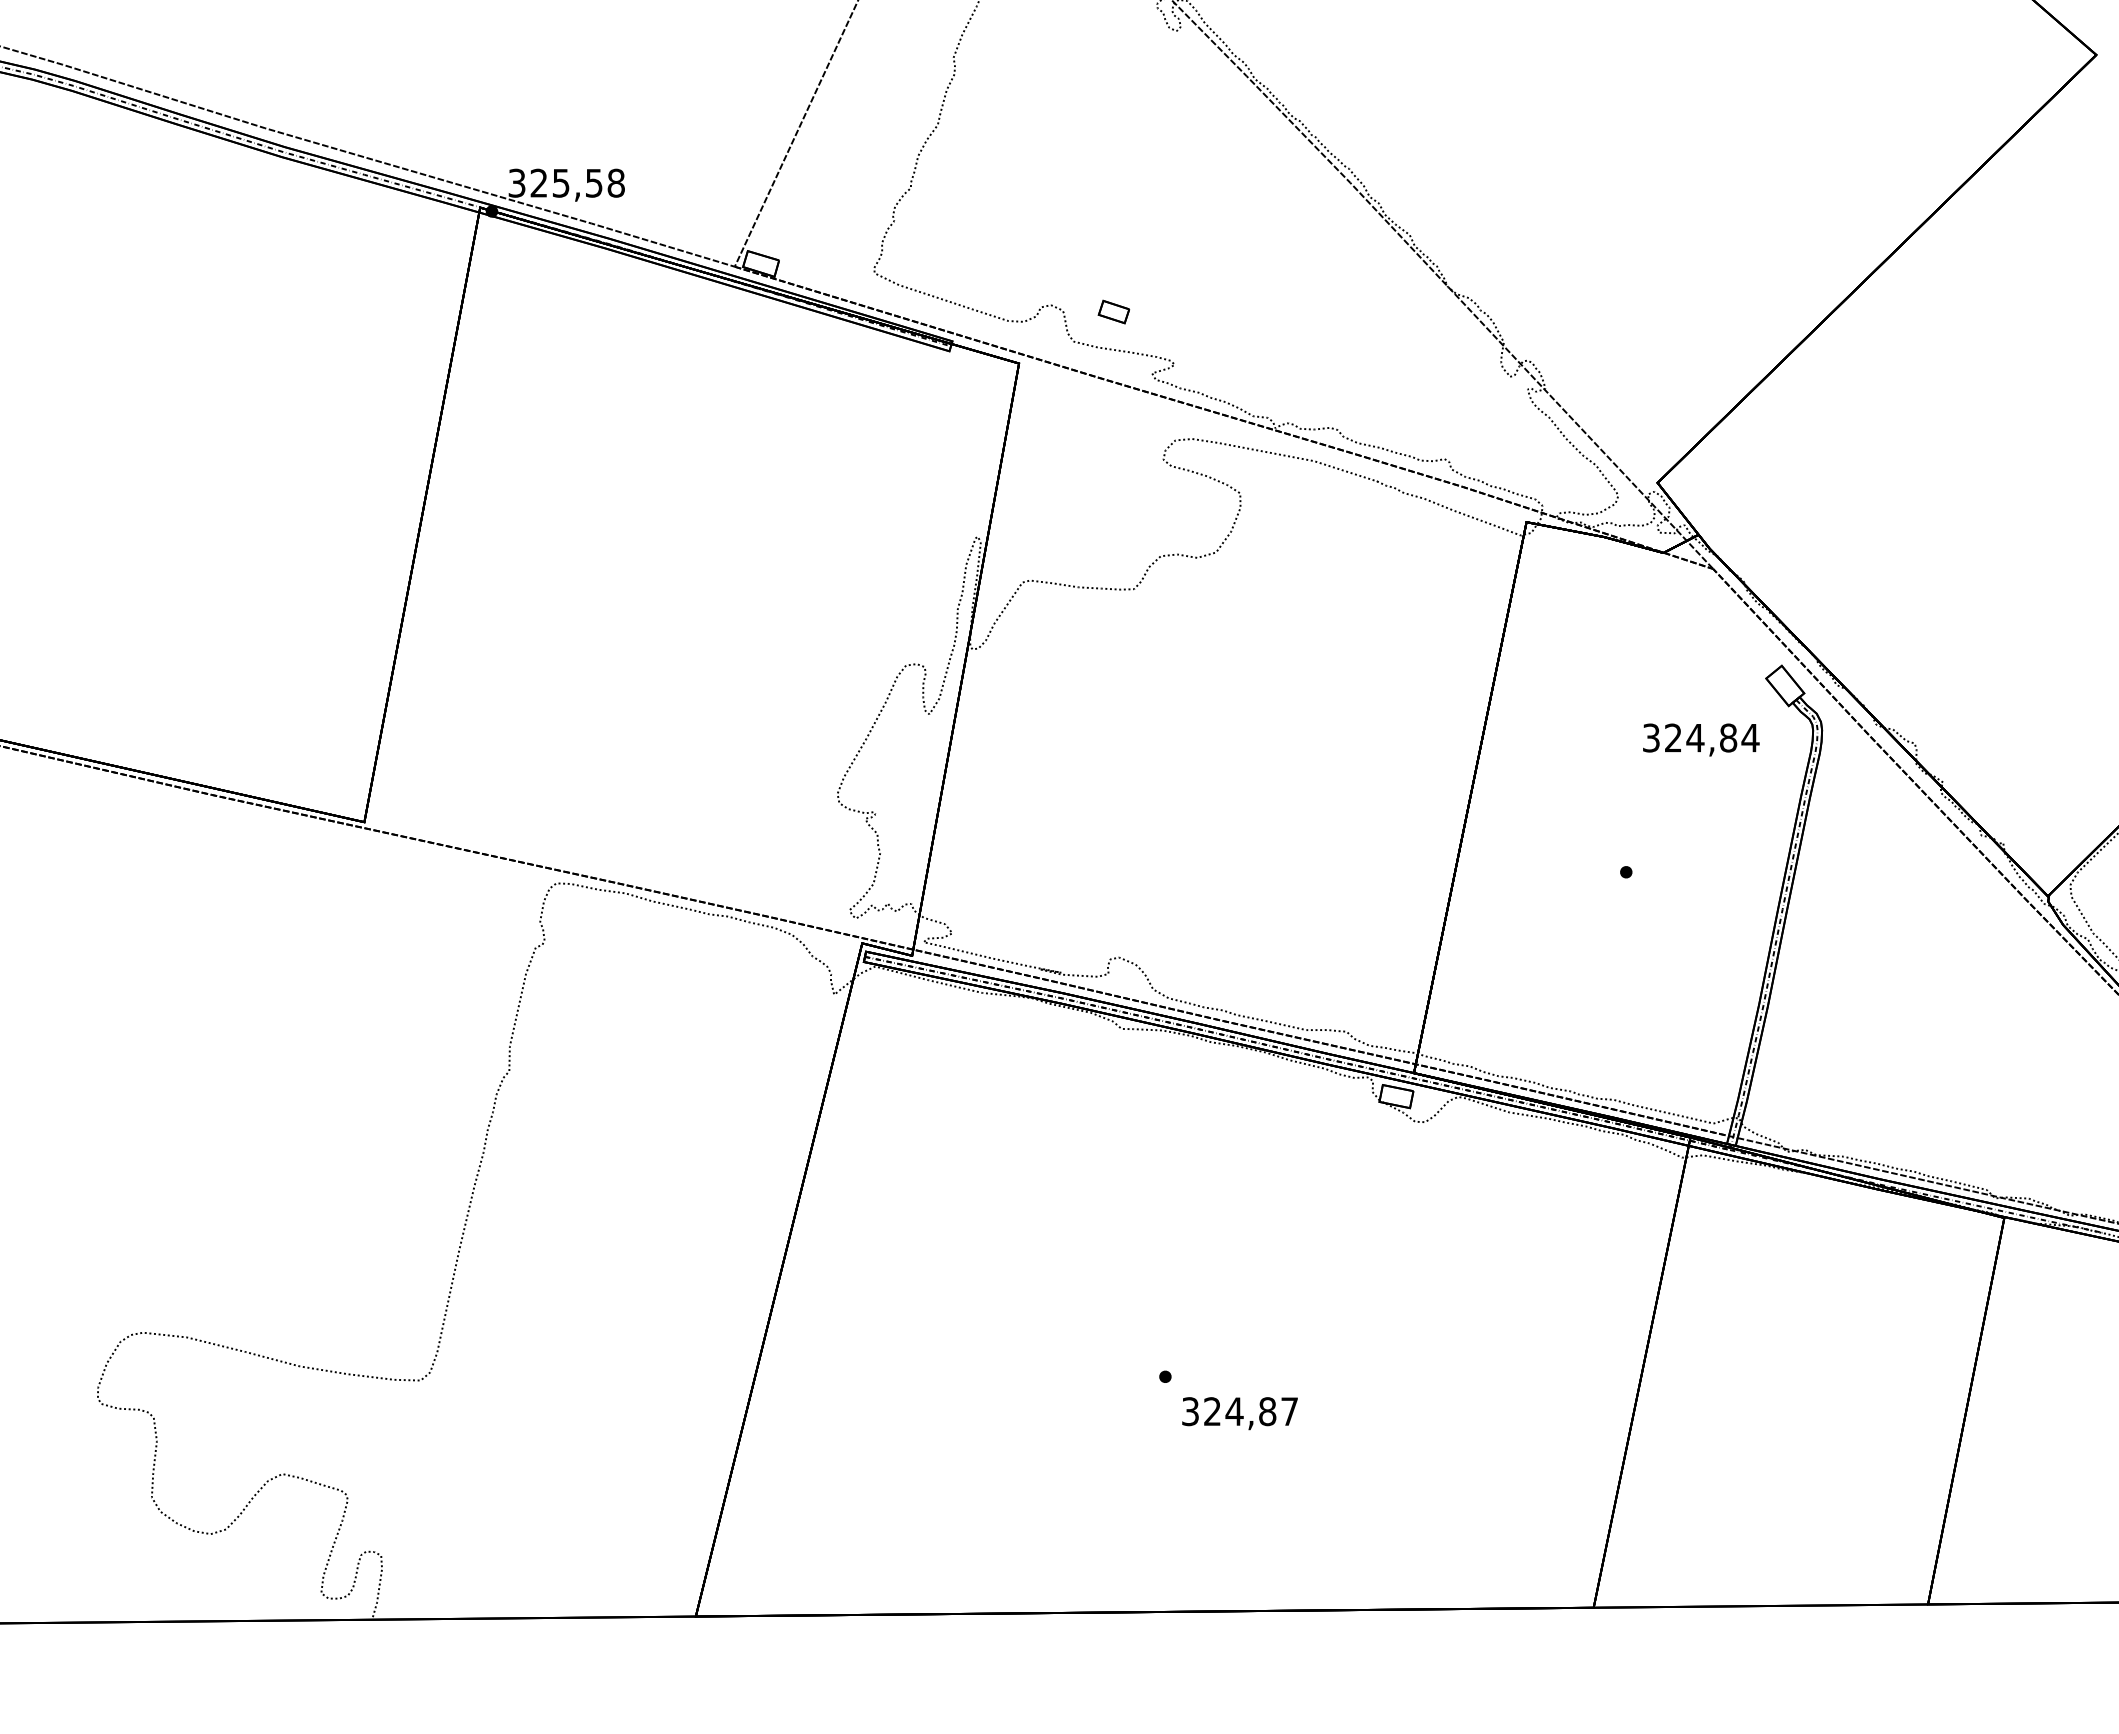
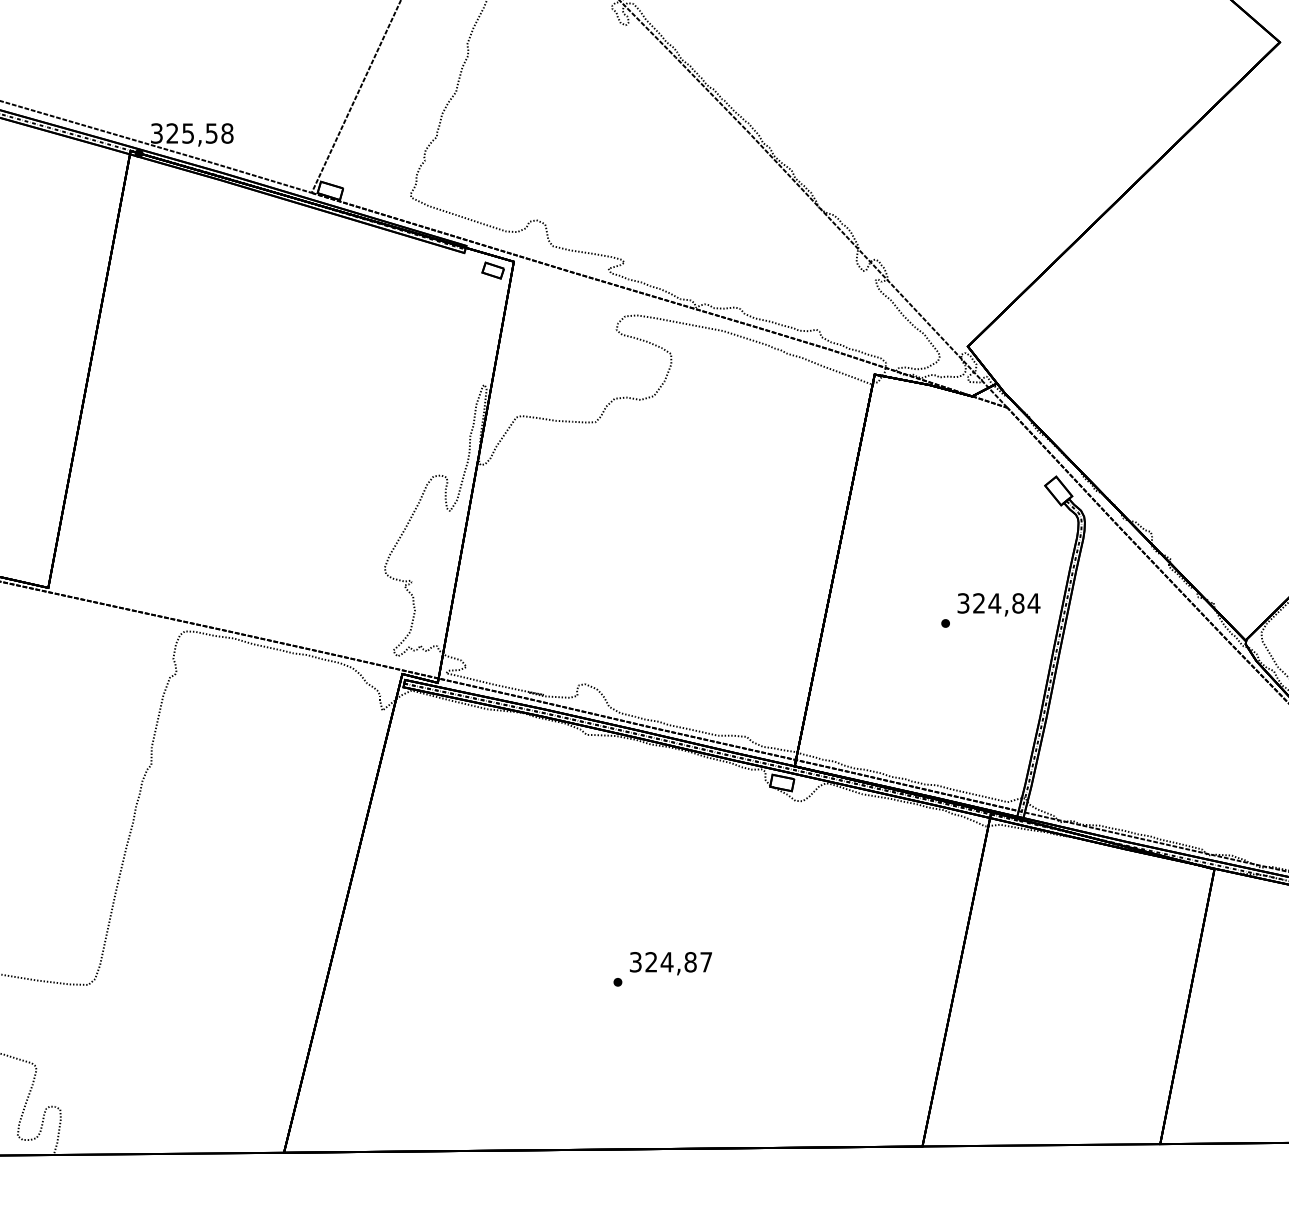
part: (1113, 311) -> (492, 270), moved
text: (1701, 739) -> (999, 604), moved
text: (1239, 1413) -> (670, 963), moved

